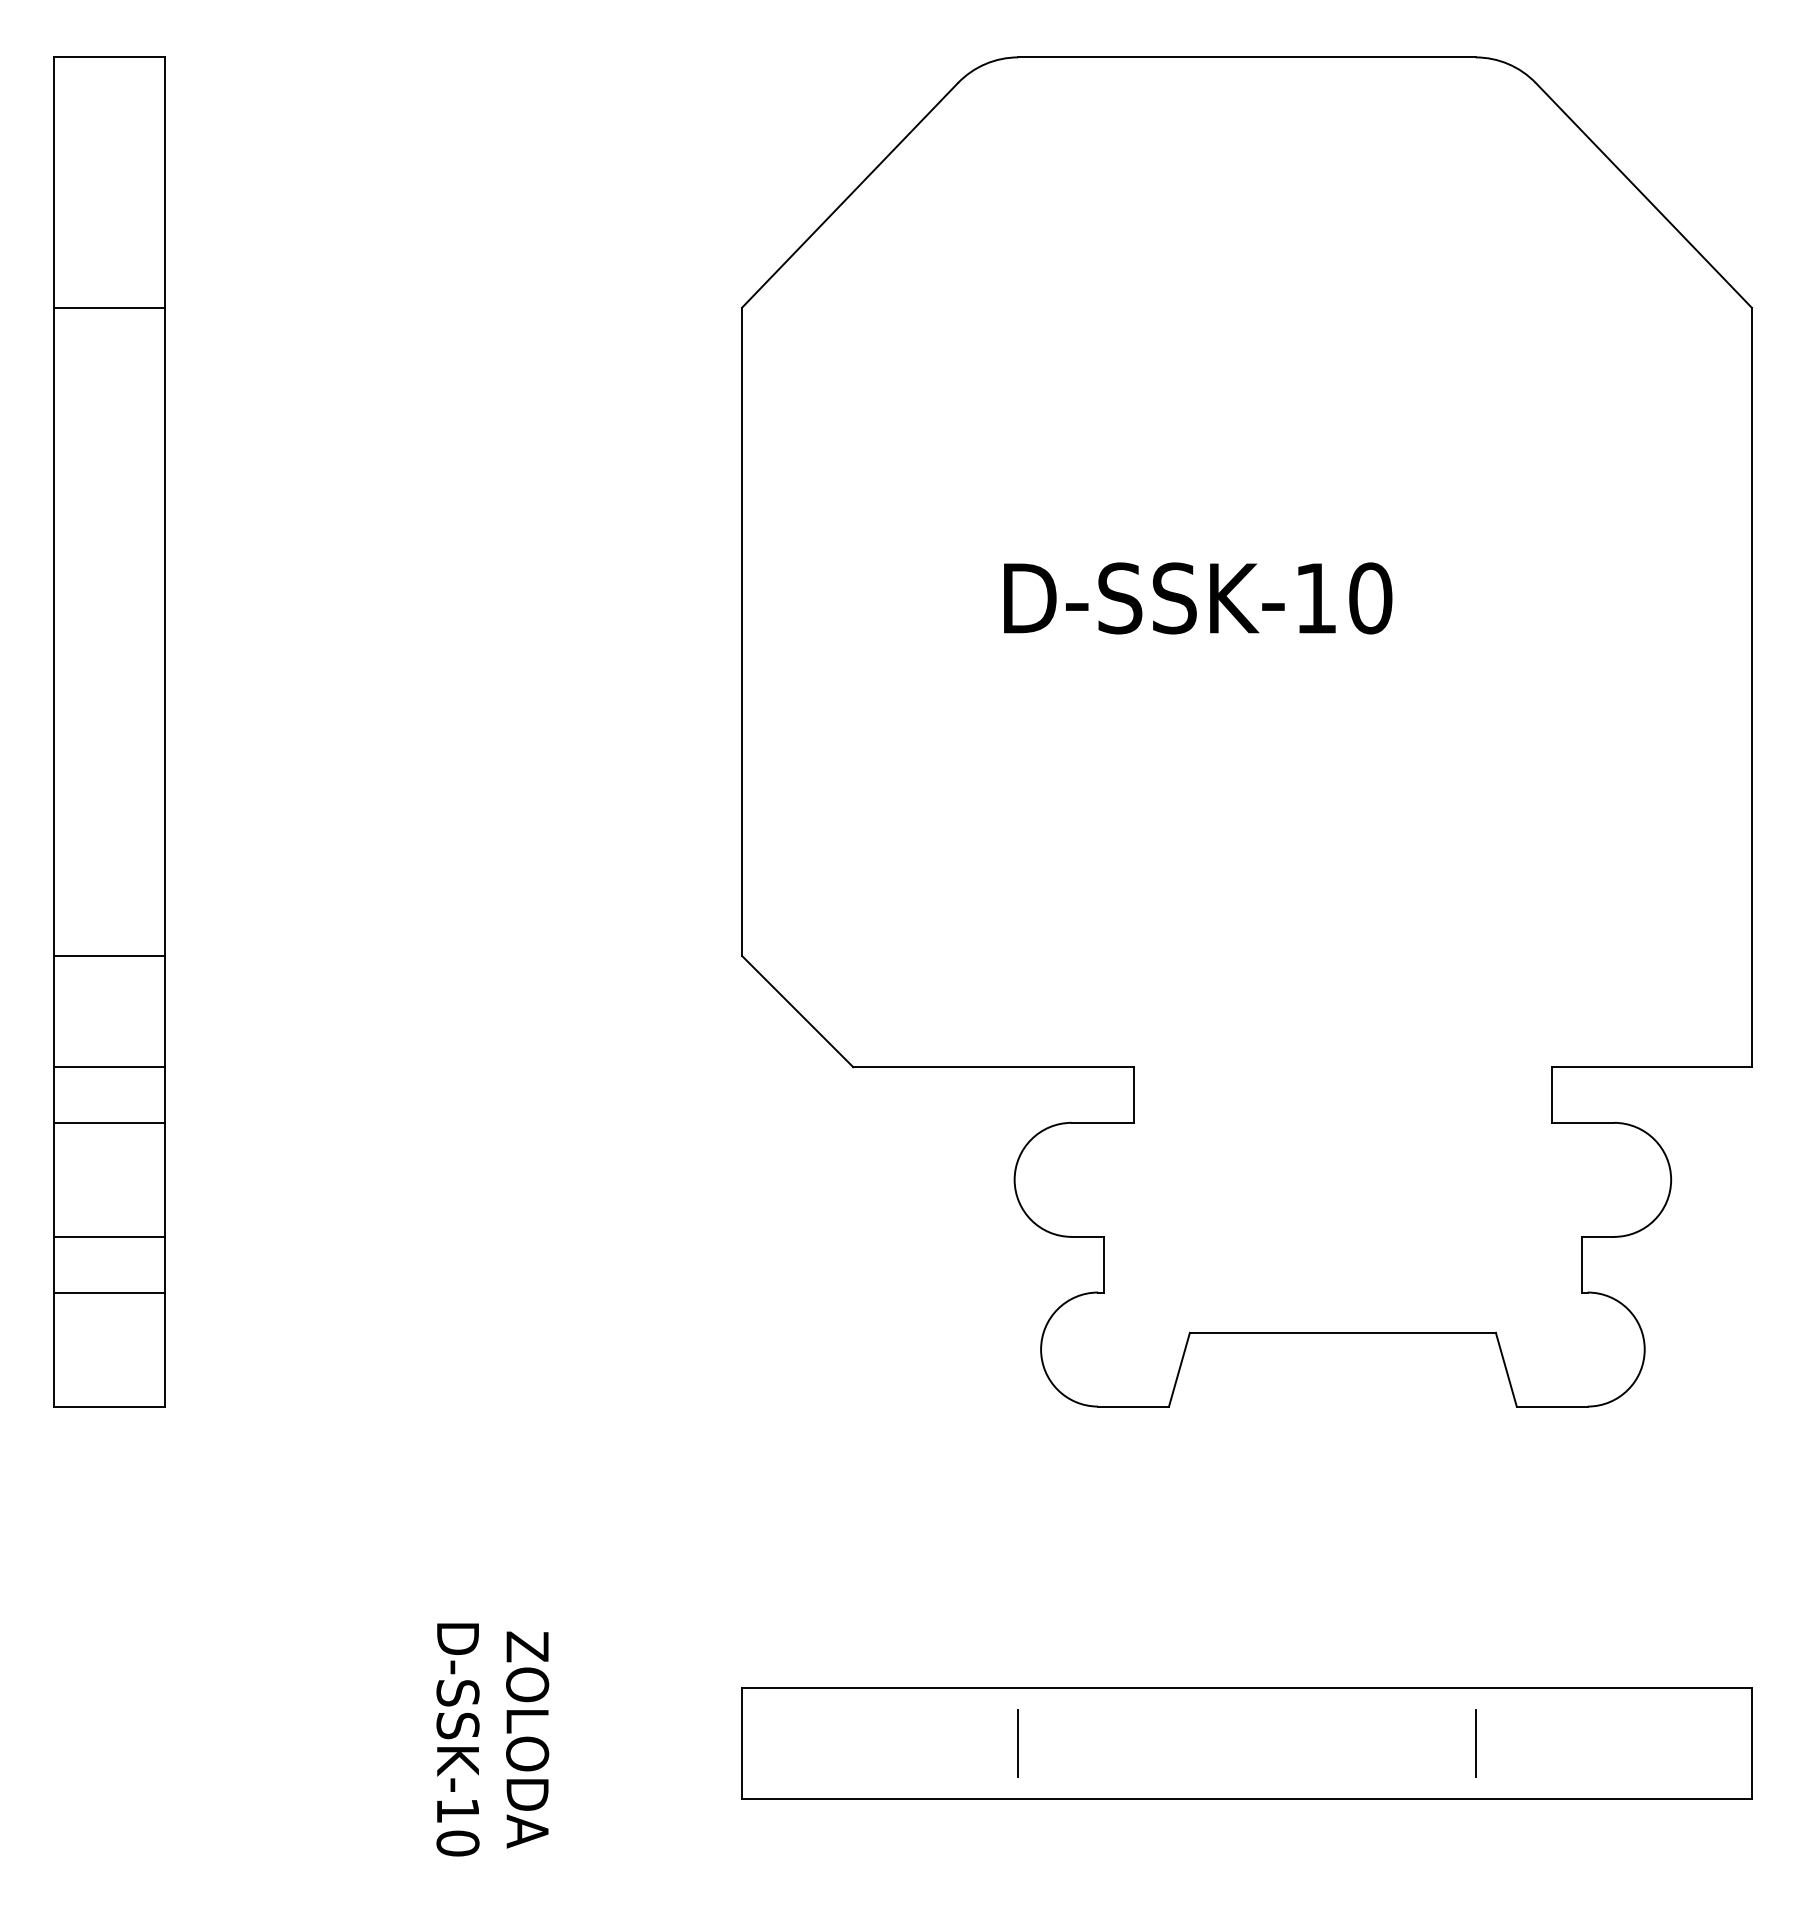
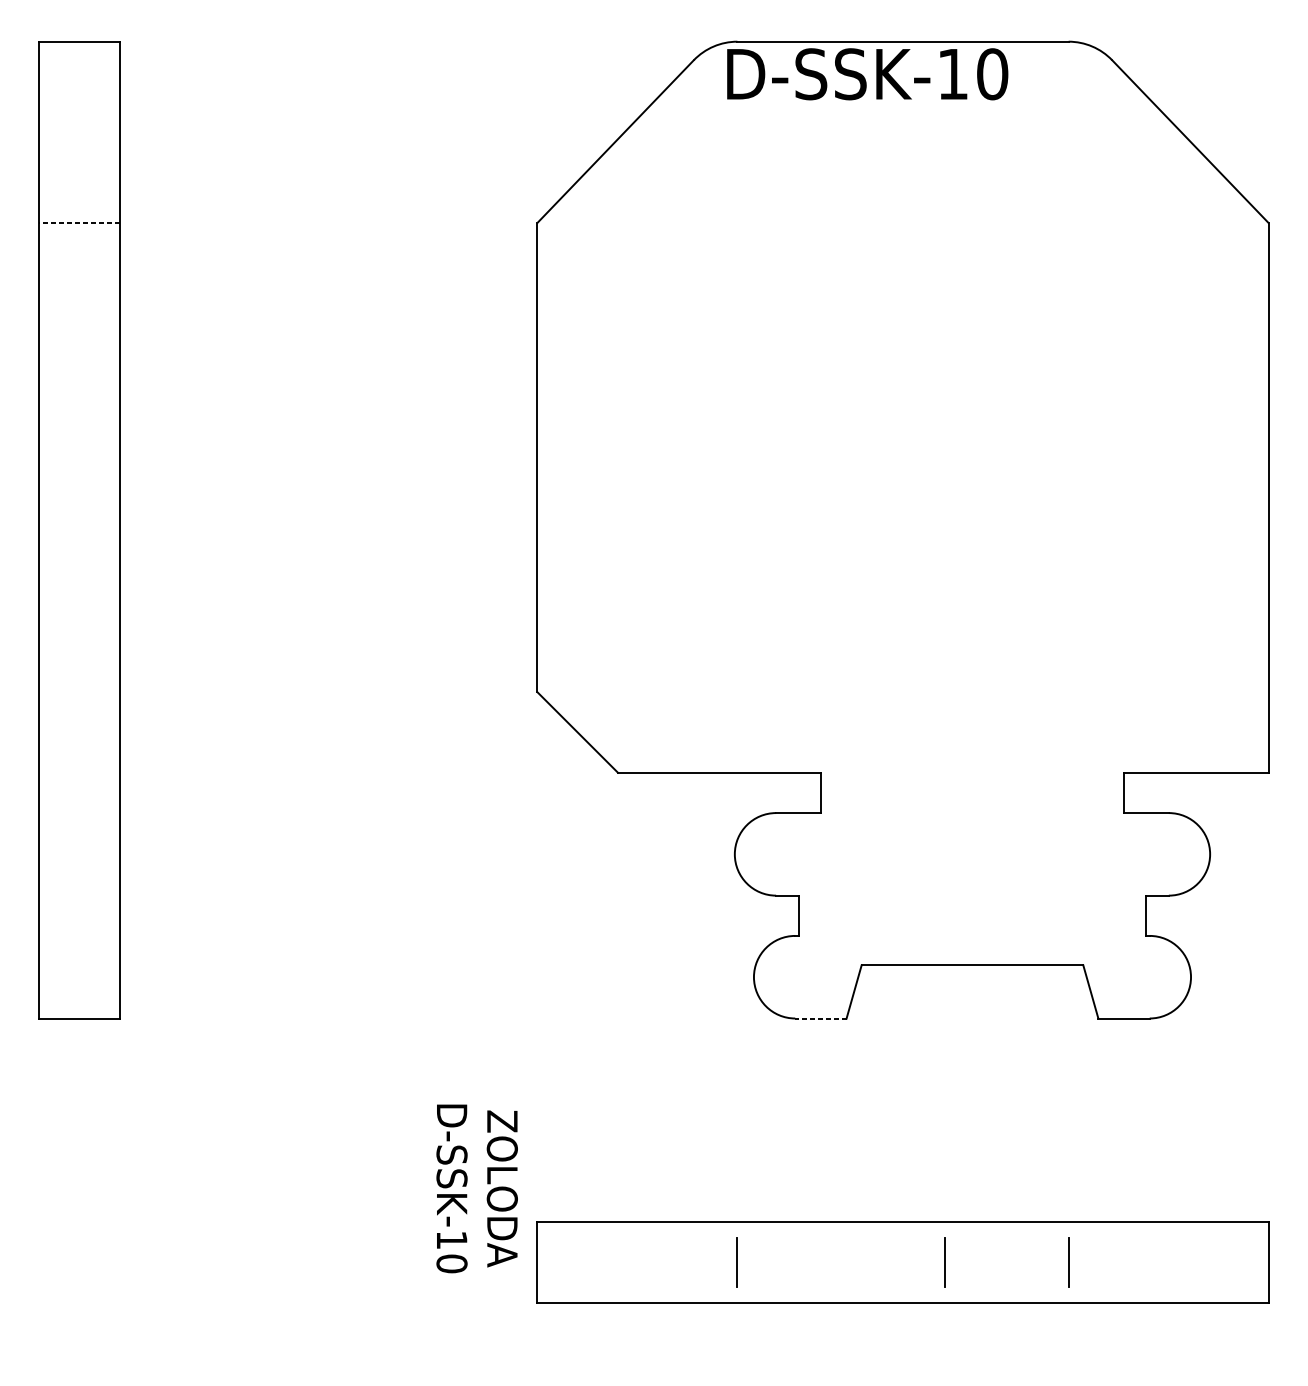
line: (109, 307) -> (79, 222), solid -> dashed
text: (1198, 598) -> (867, 74), moved
line: (109, 955) -> (79, 691), removed
line: (109, 1067) -> (79, 773), removed
line: (109, 1122) -> (79, 812), removed
line: (109, 1236) -> (79, 895), removed
line: (109, 1292) -> (79, 935), removed
line: (1133, 1406) -> (820, 1018), solid -> dashed
text: (492, 1739) -> (476, 1188), moved
line: (1304, 1743) -> (944, 1262), added

